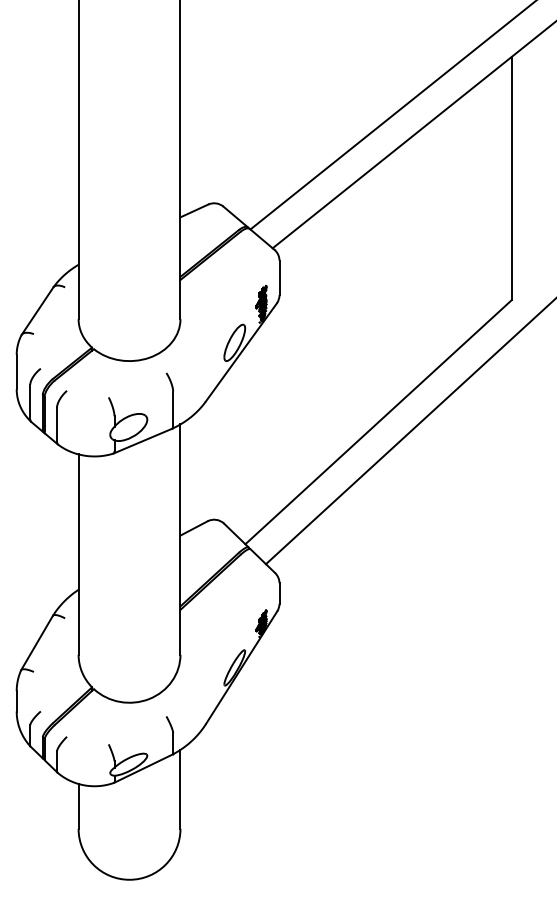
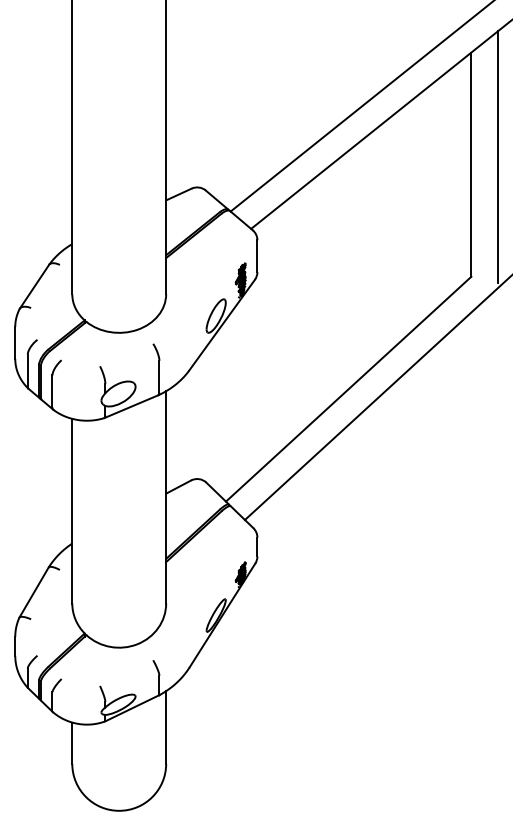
line: (540, 170) -> (497, 157), added

